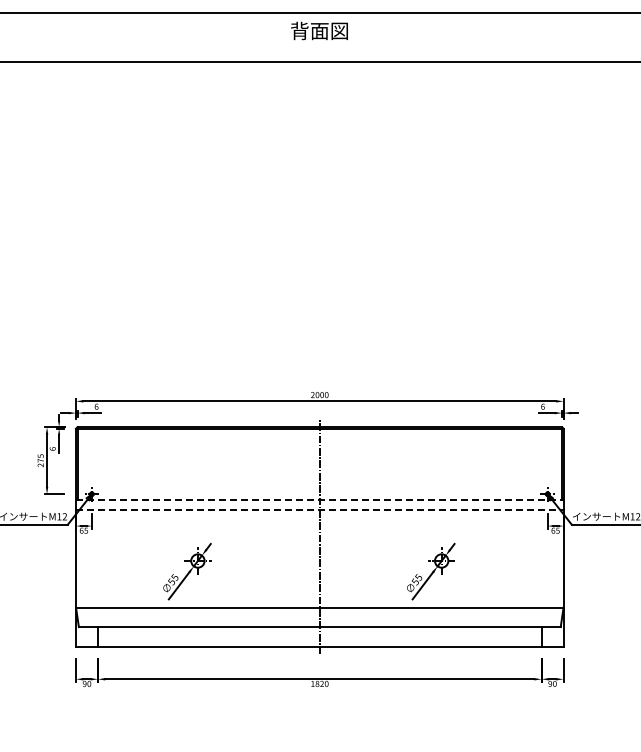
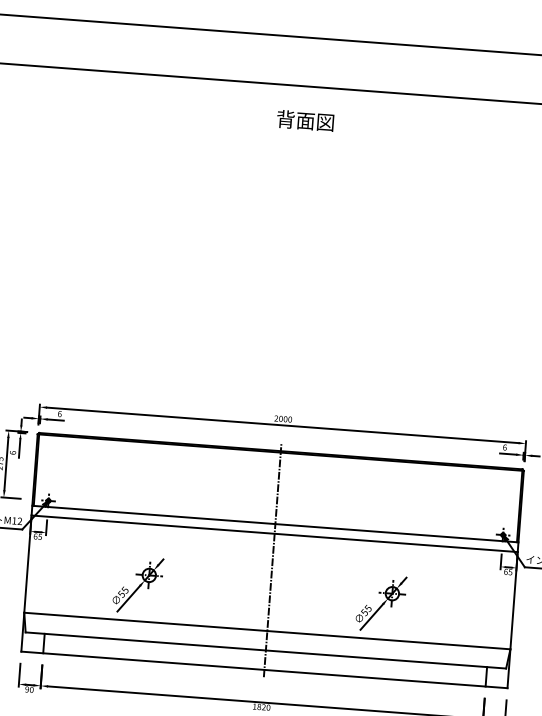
text: (319, 30) -> (305, 120), moved
line: (319, 500) -> (275, 524), dashed -> solid
line: (319, 510) -> (274, 534), dashed -> solid

